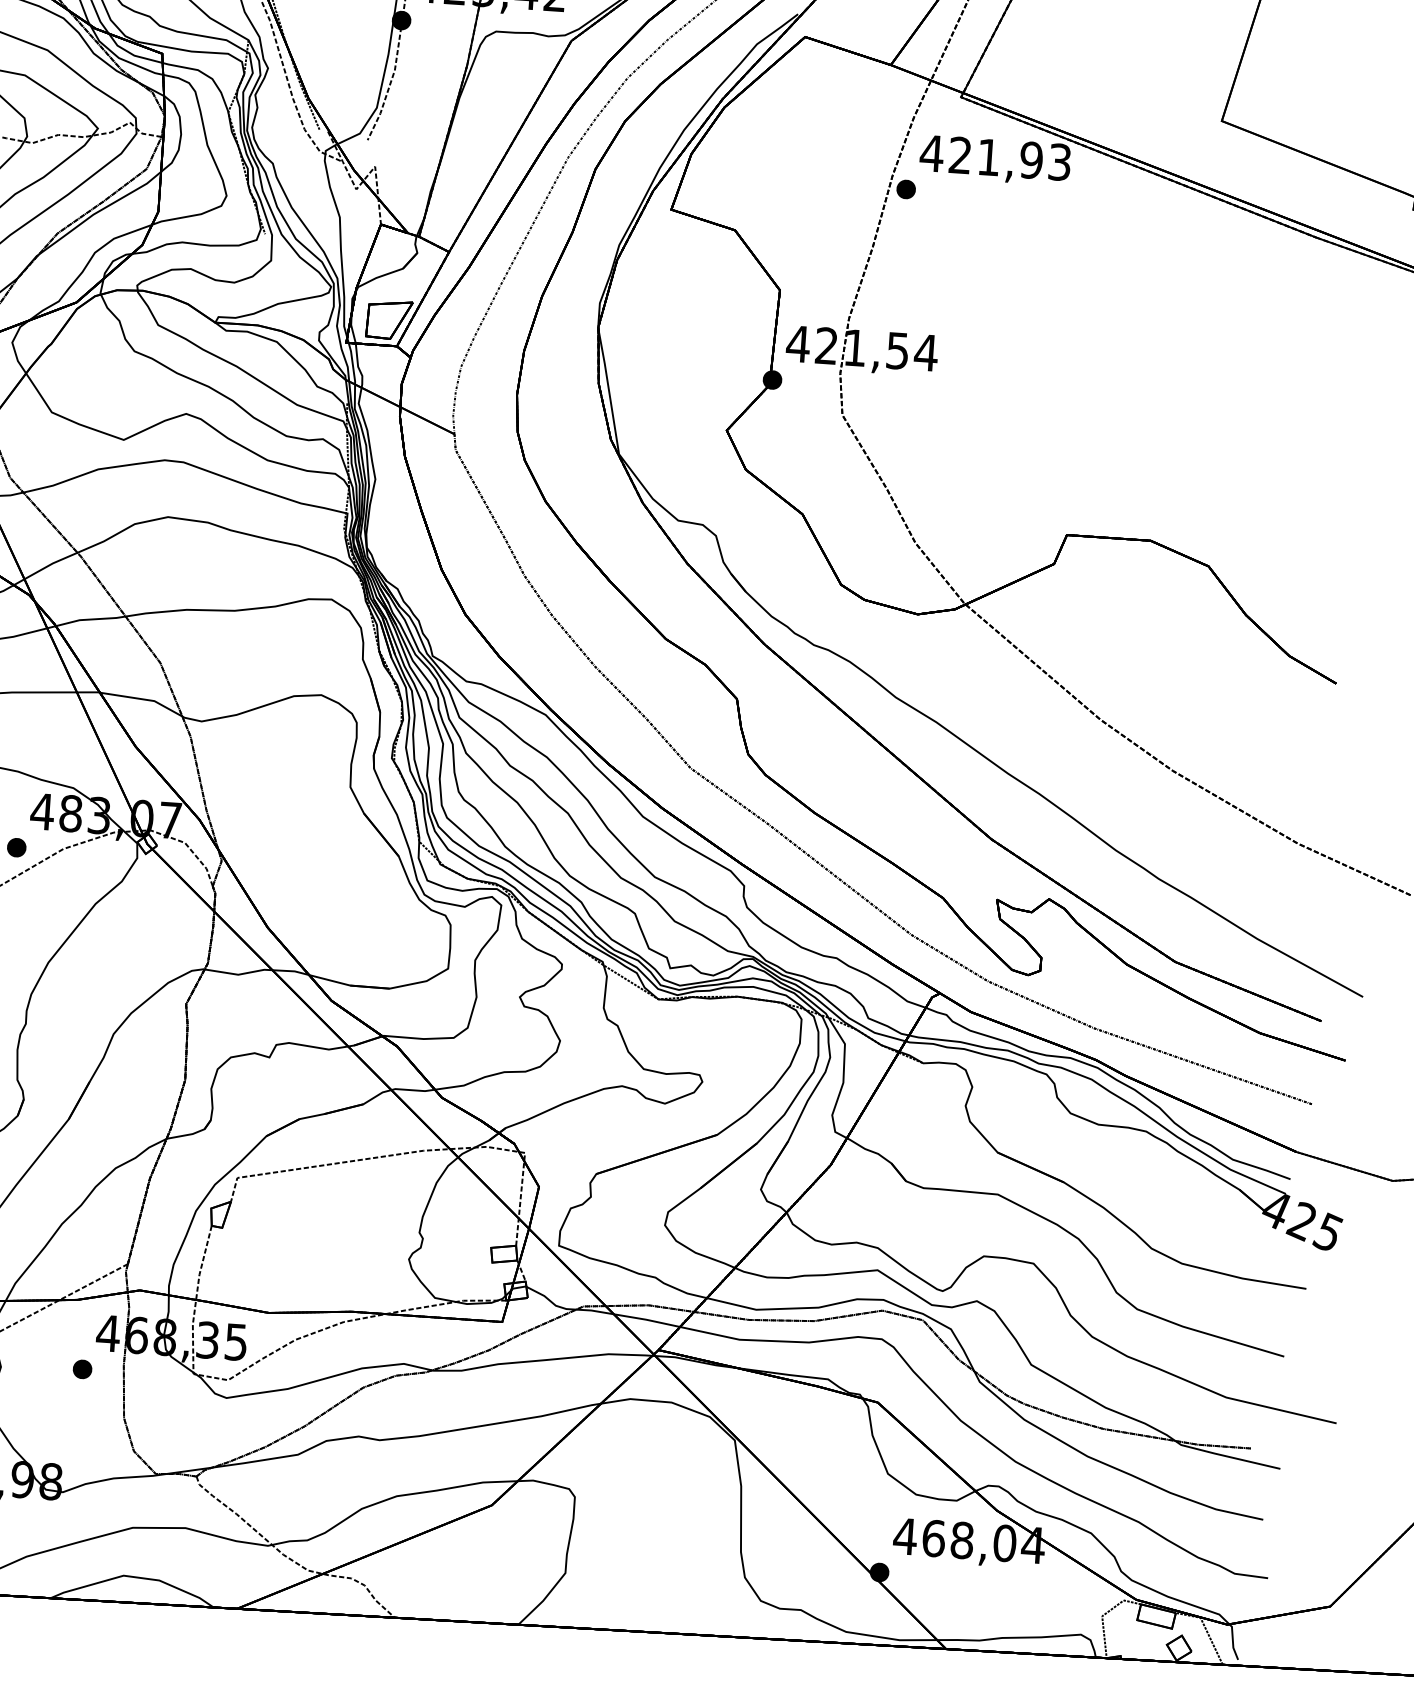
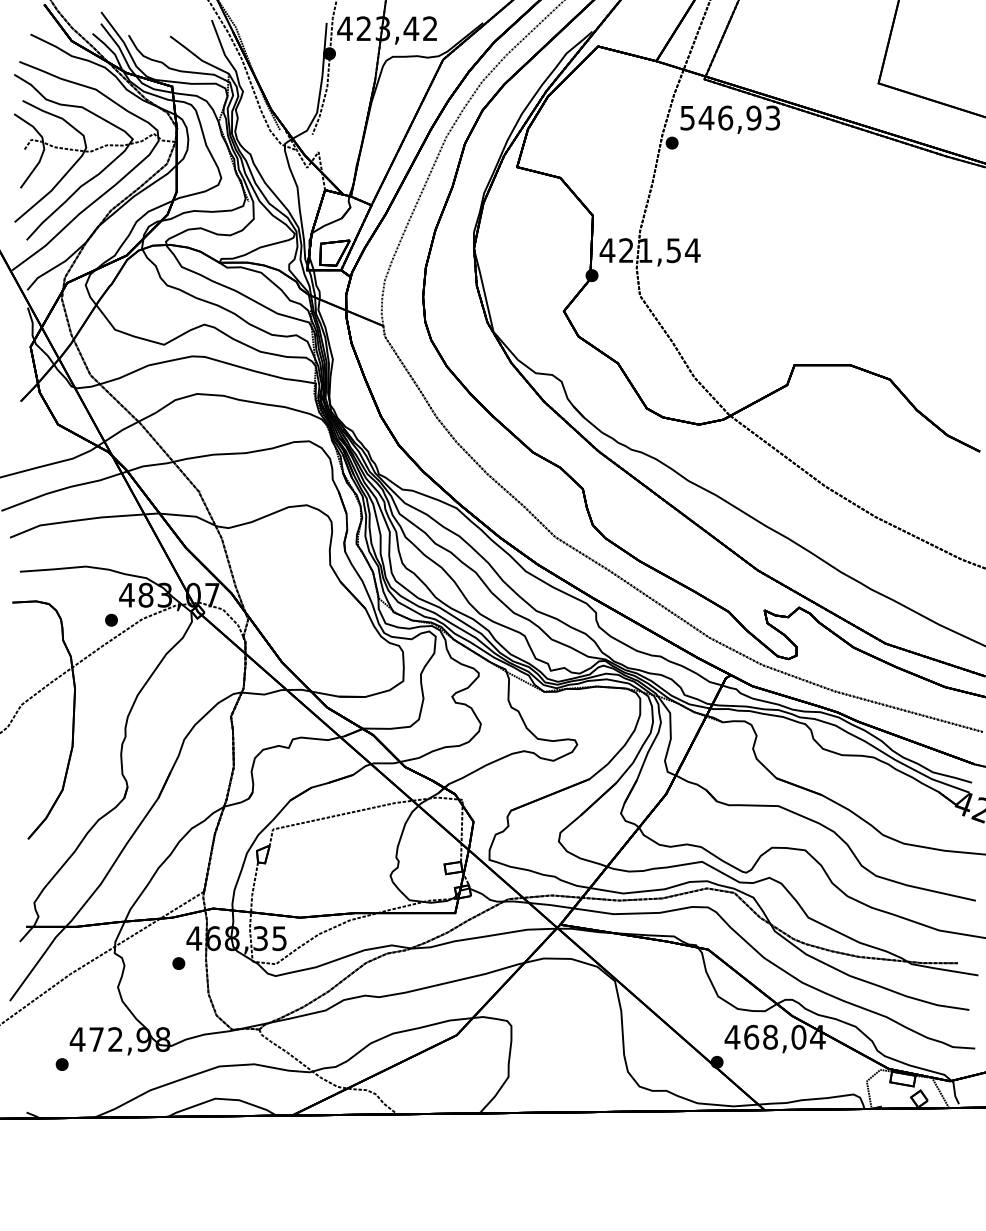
text: (960, 154) -> (706, 117), 421,93 -> 546,93

